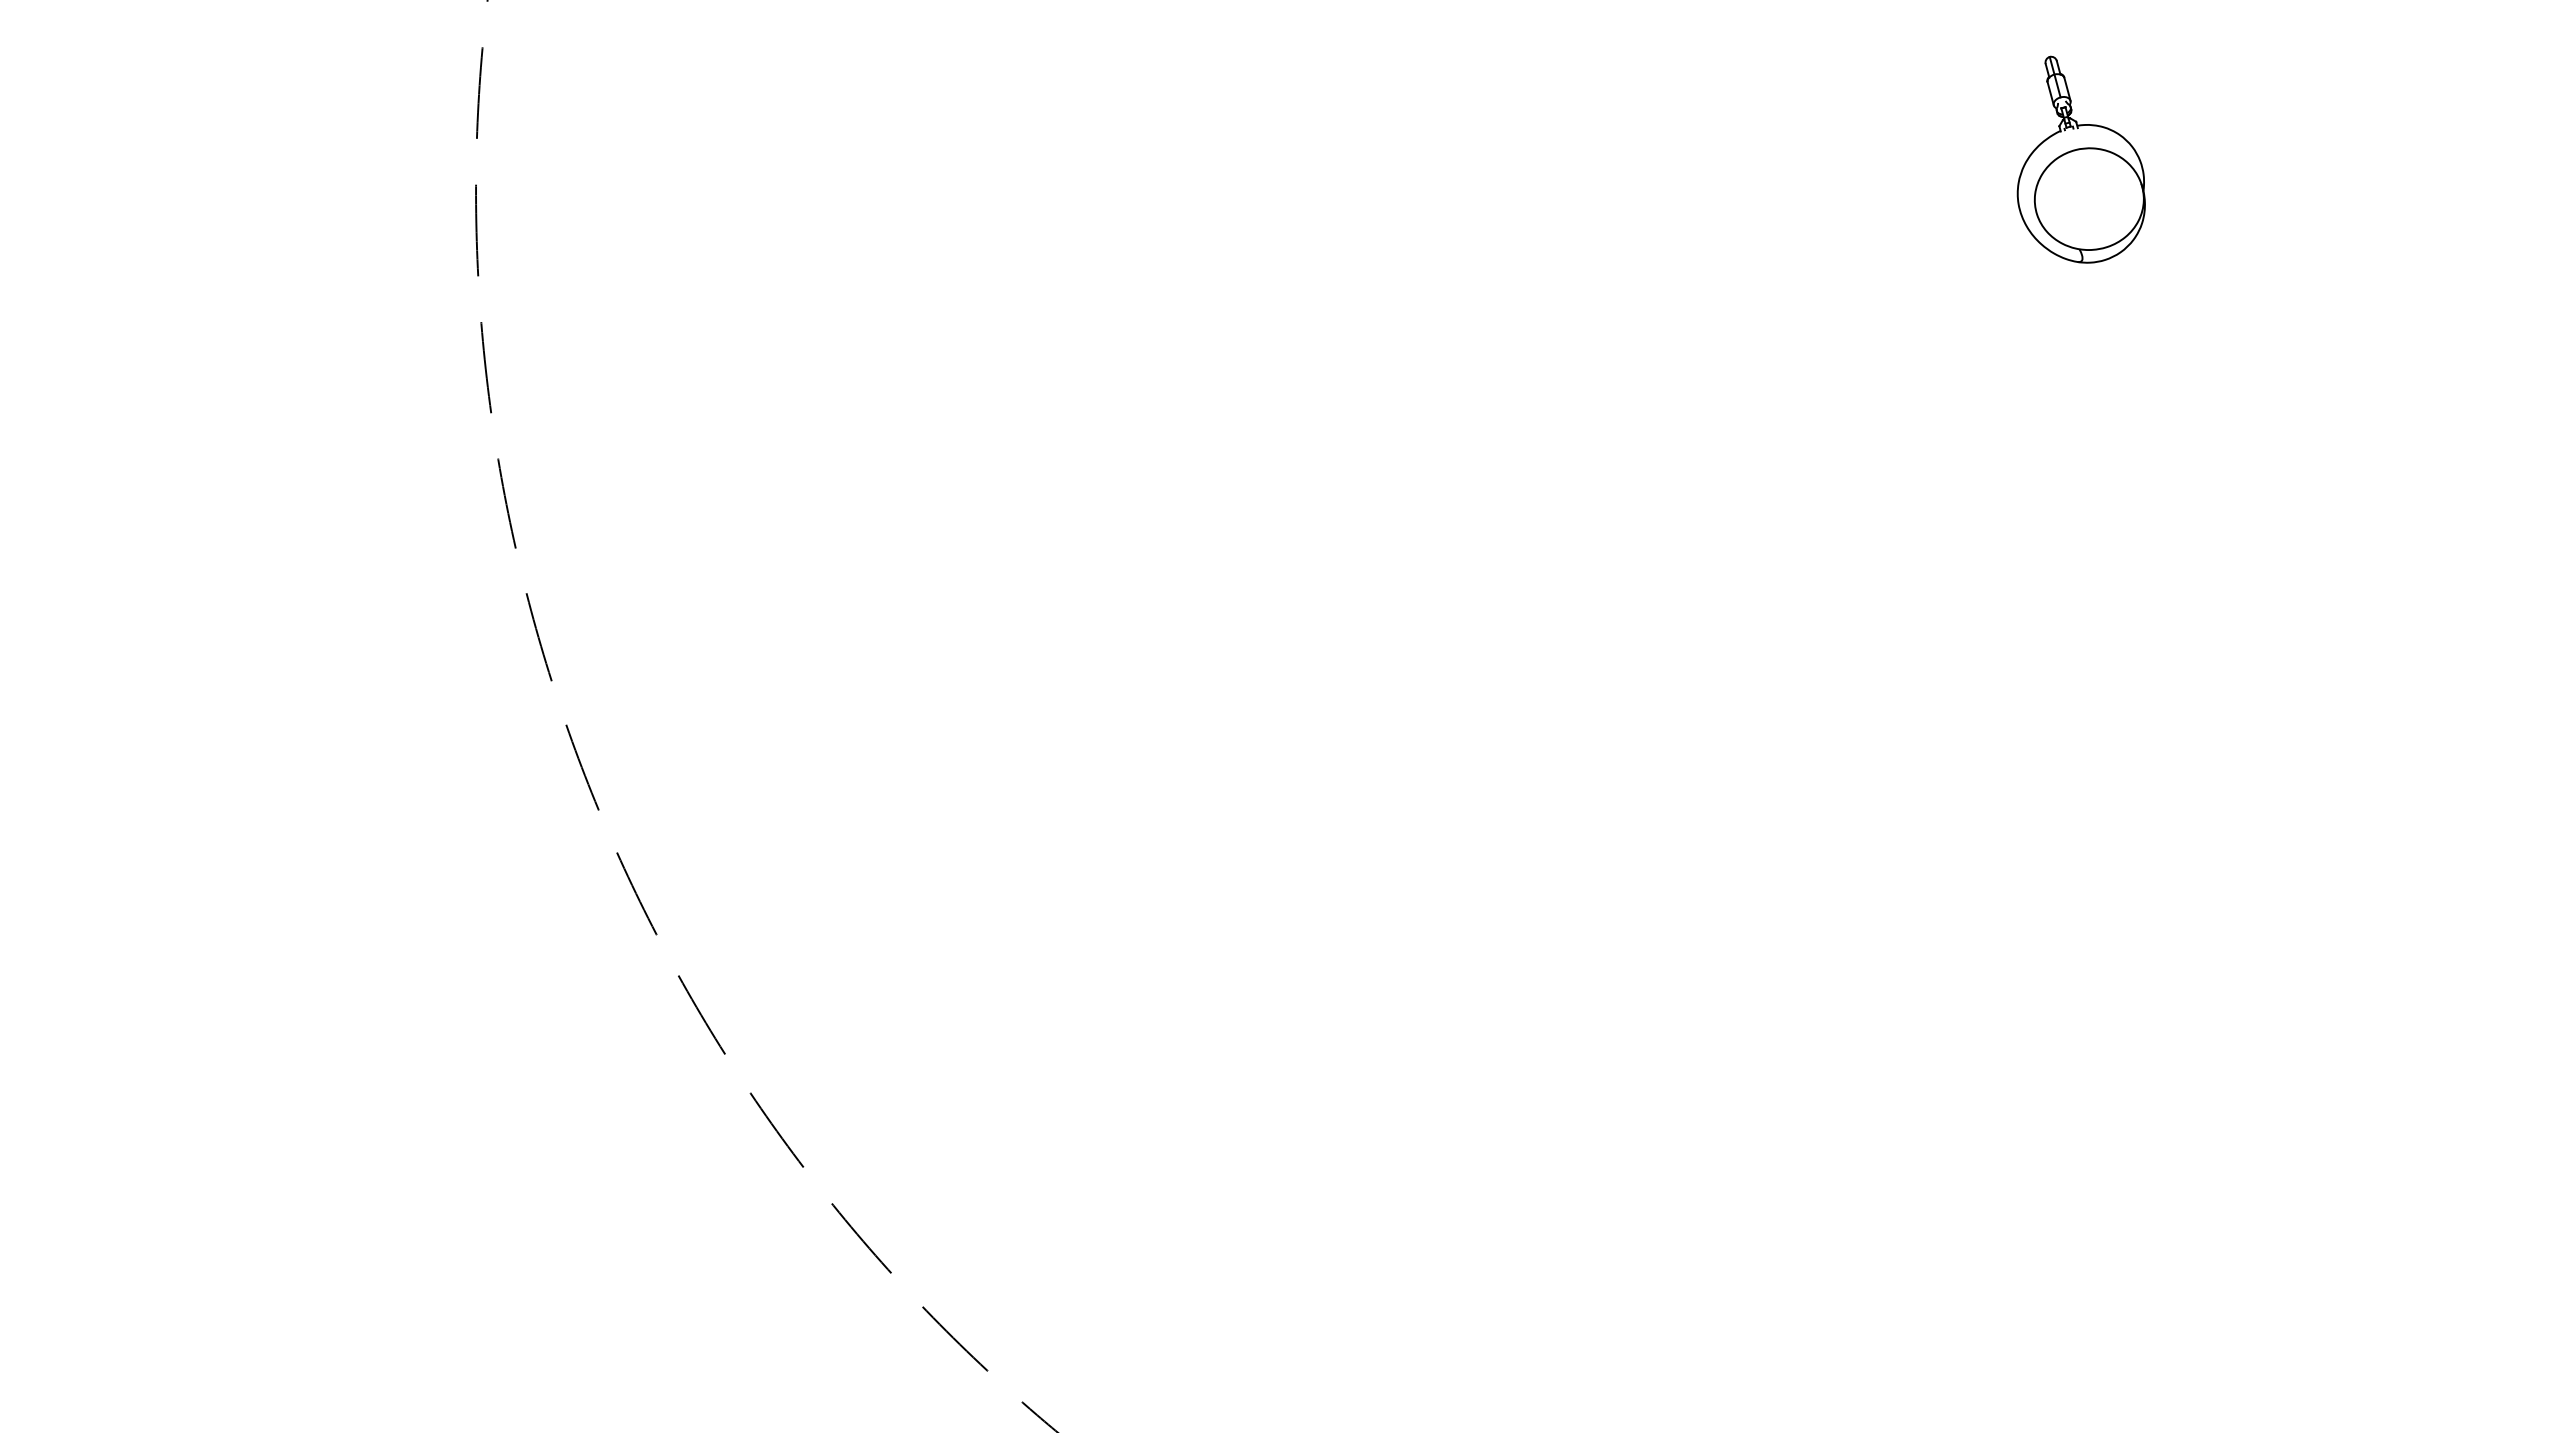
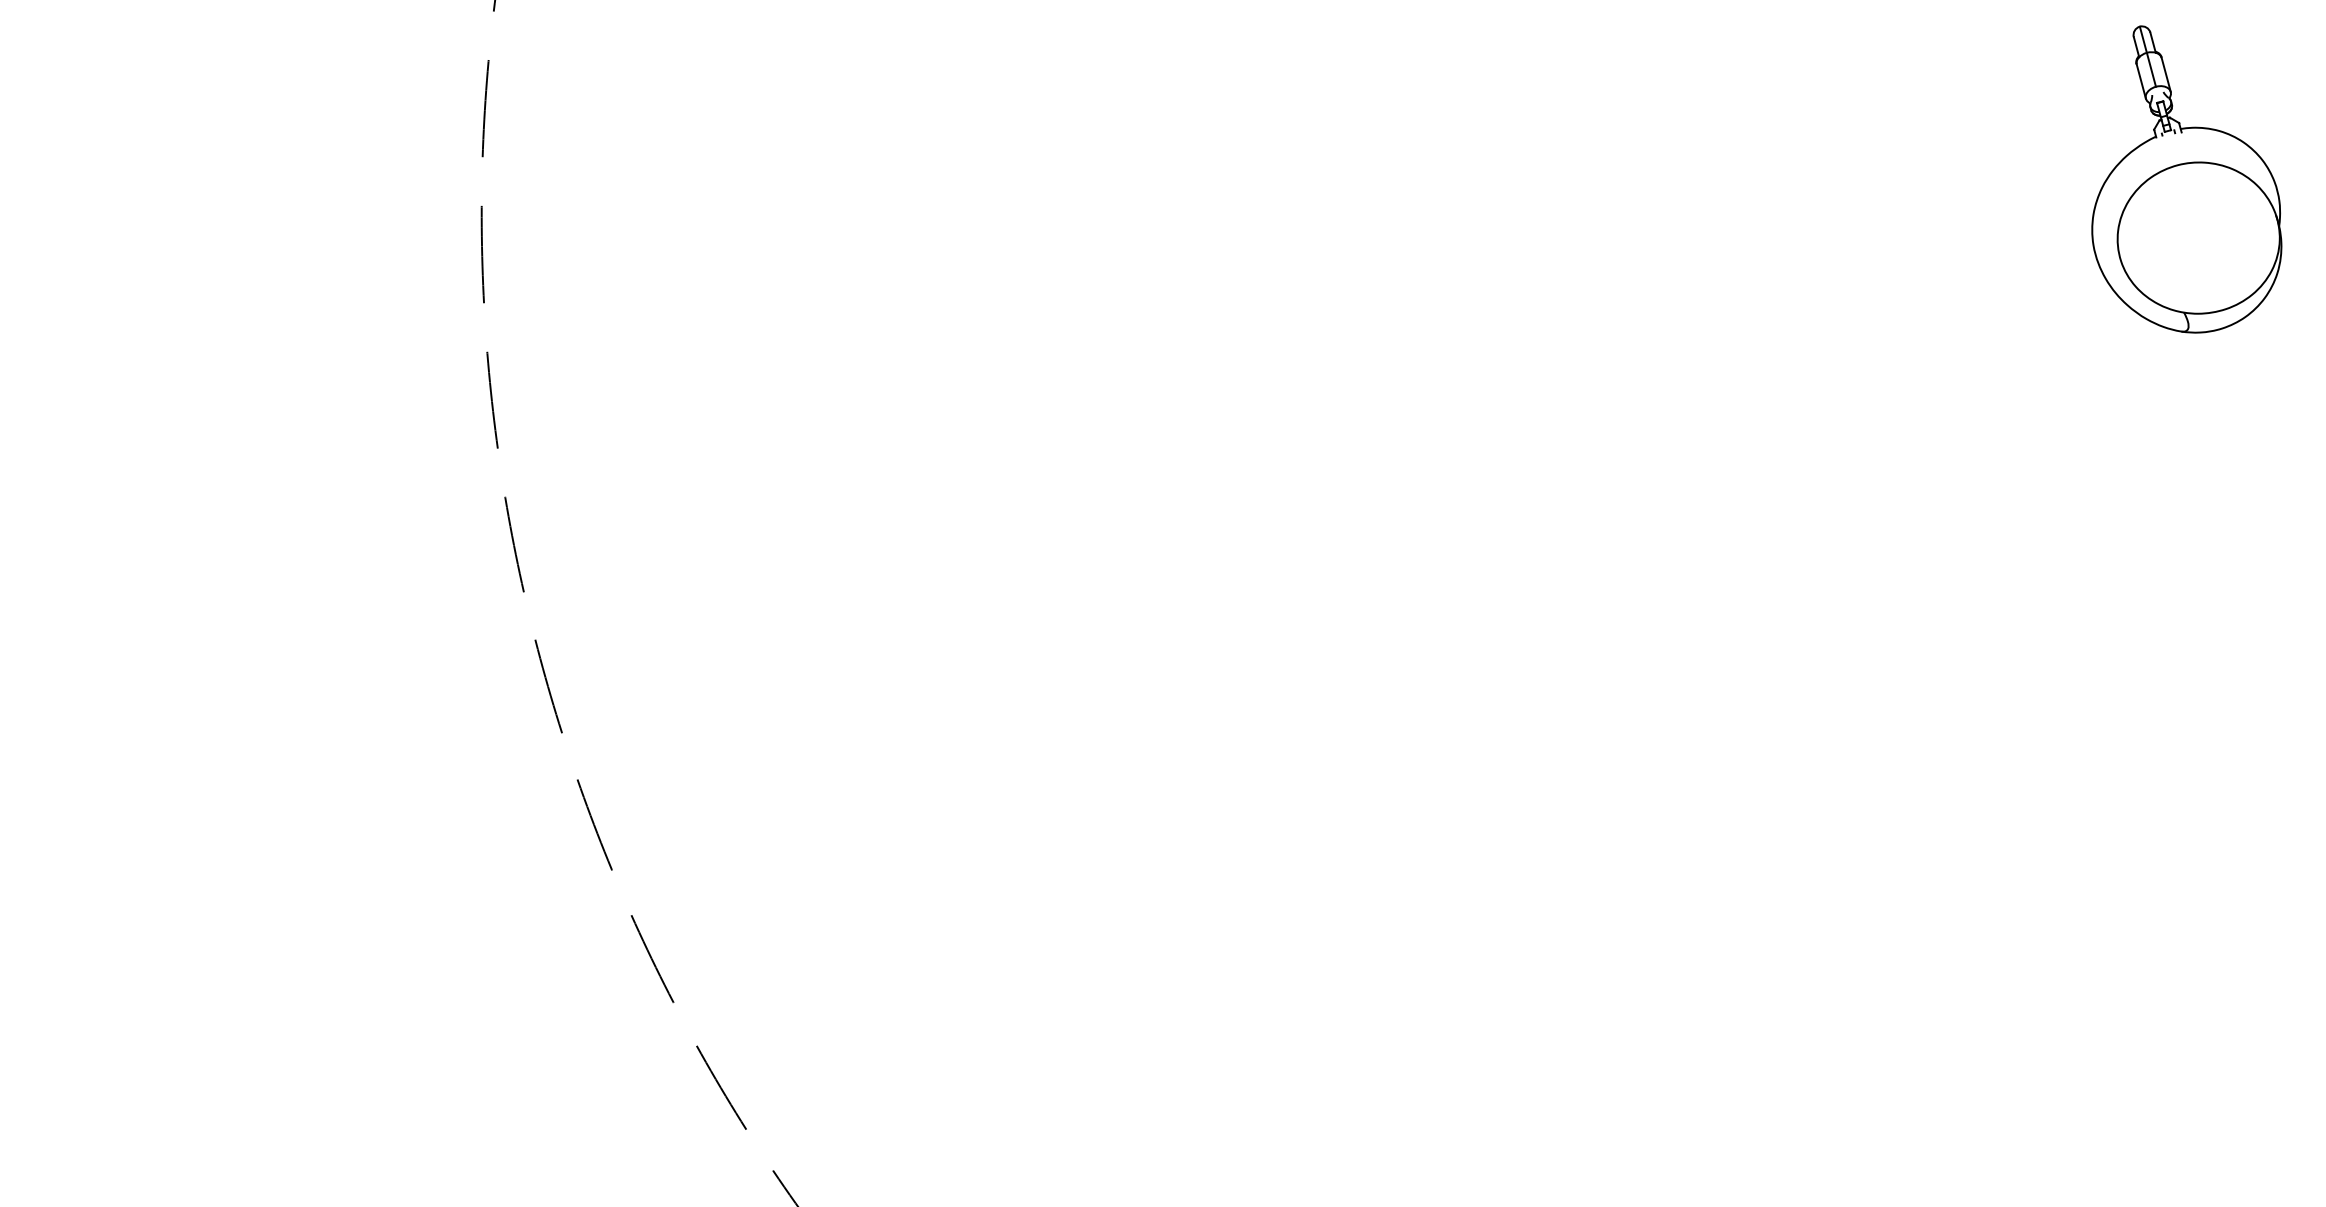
part: (2080, 159) -> (2185, 179), size x1.4

